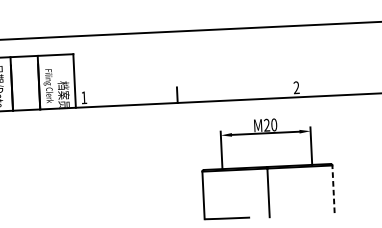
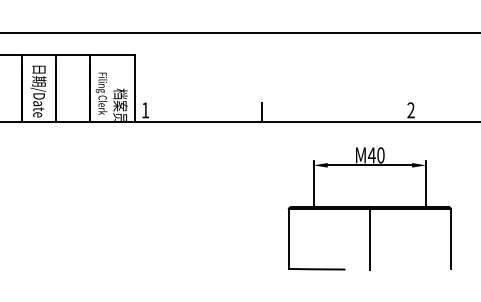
text: (266, 125) -> (371, 155), M20 -> M40
line: (333, 189) -> (451, 239), dashed -> solid

